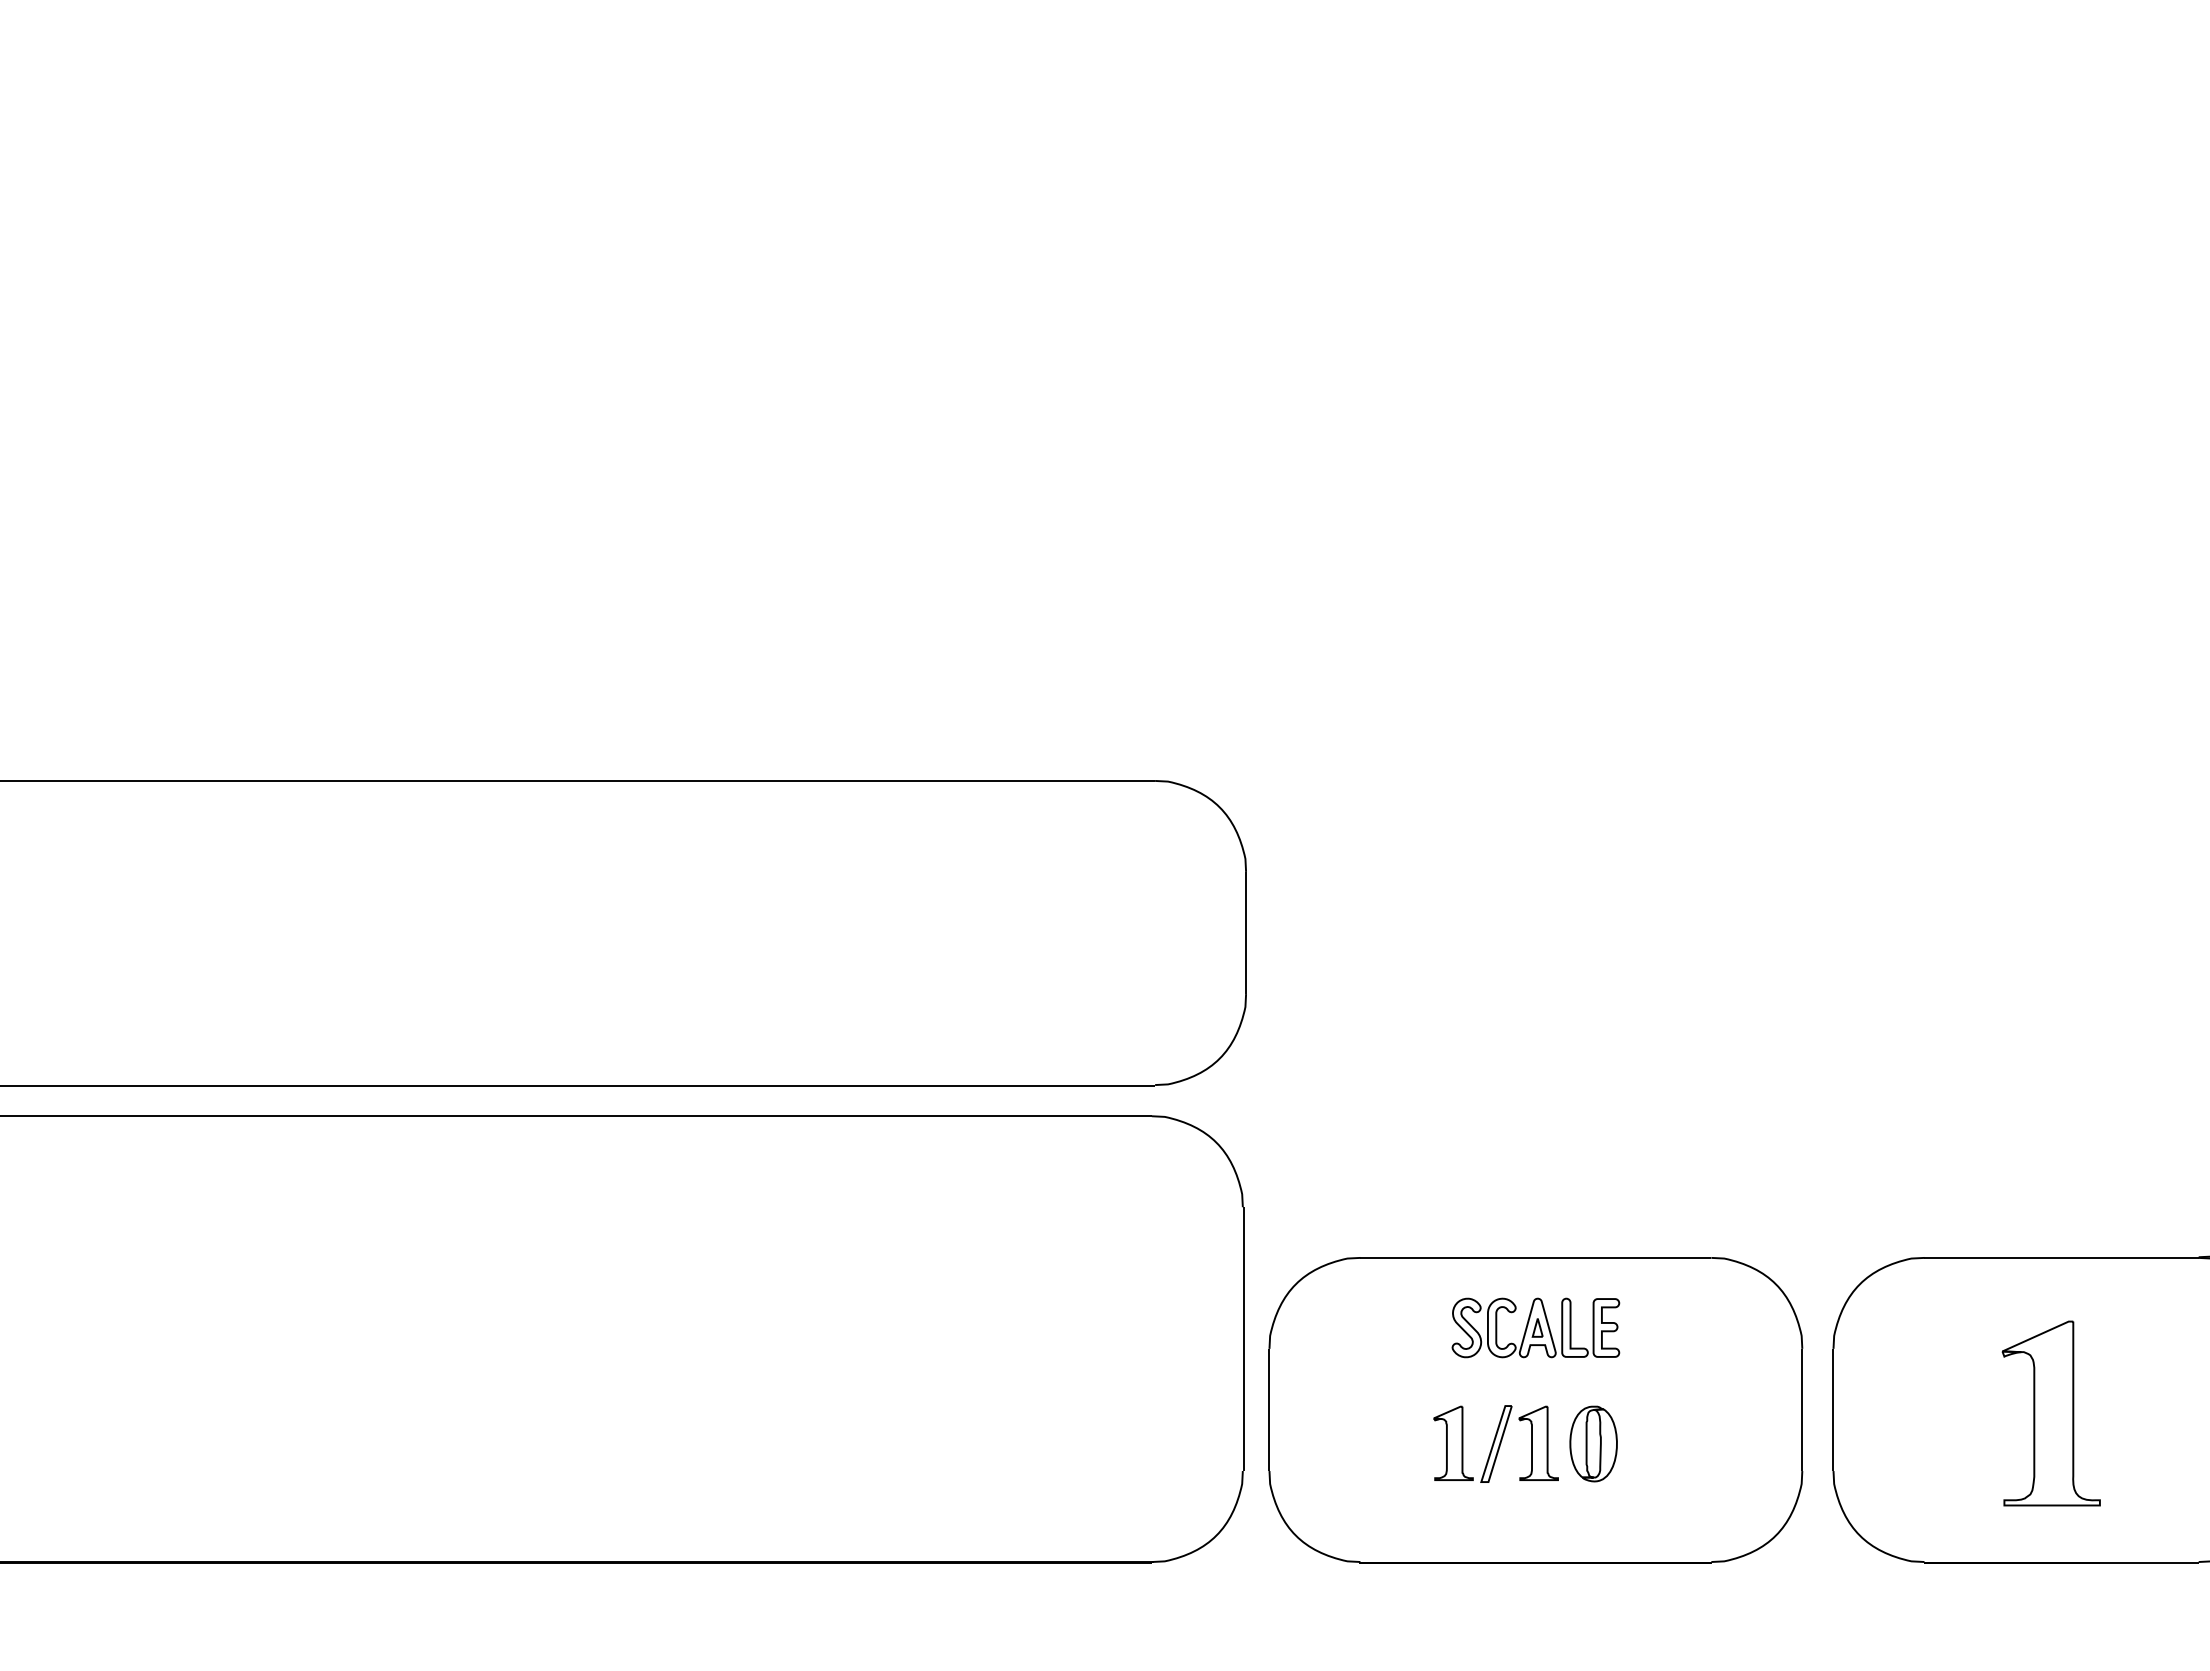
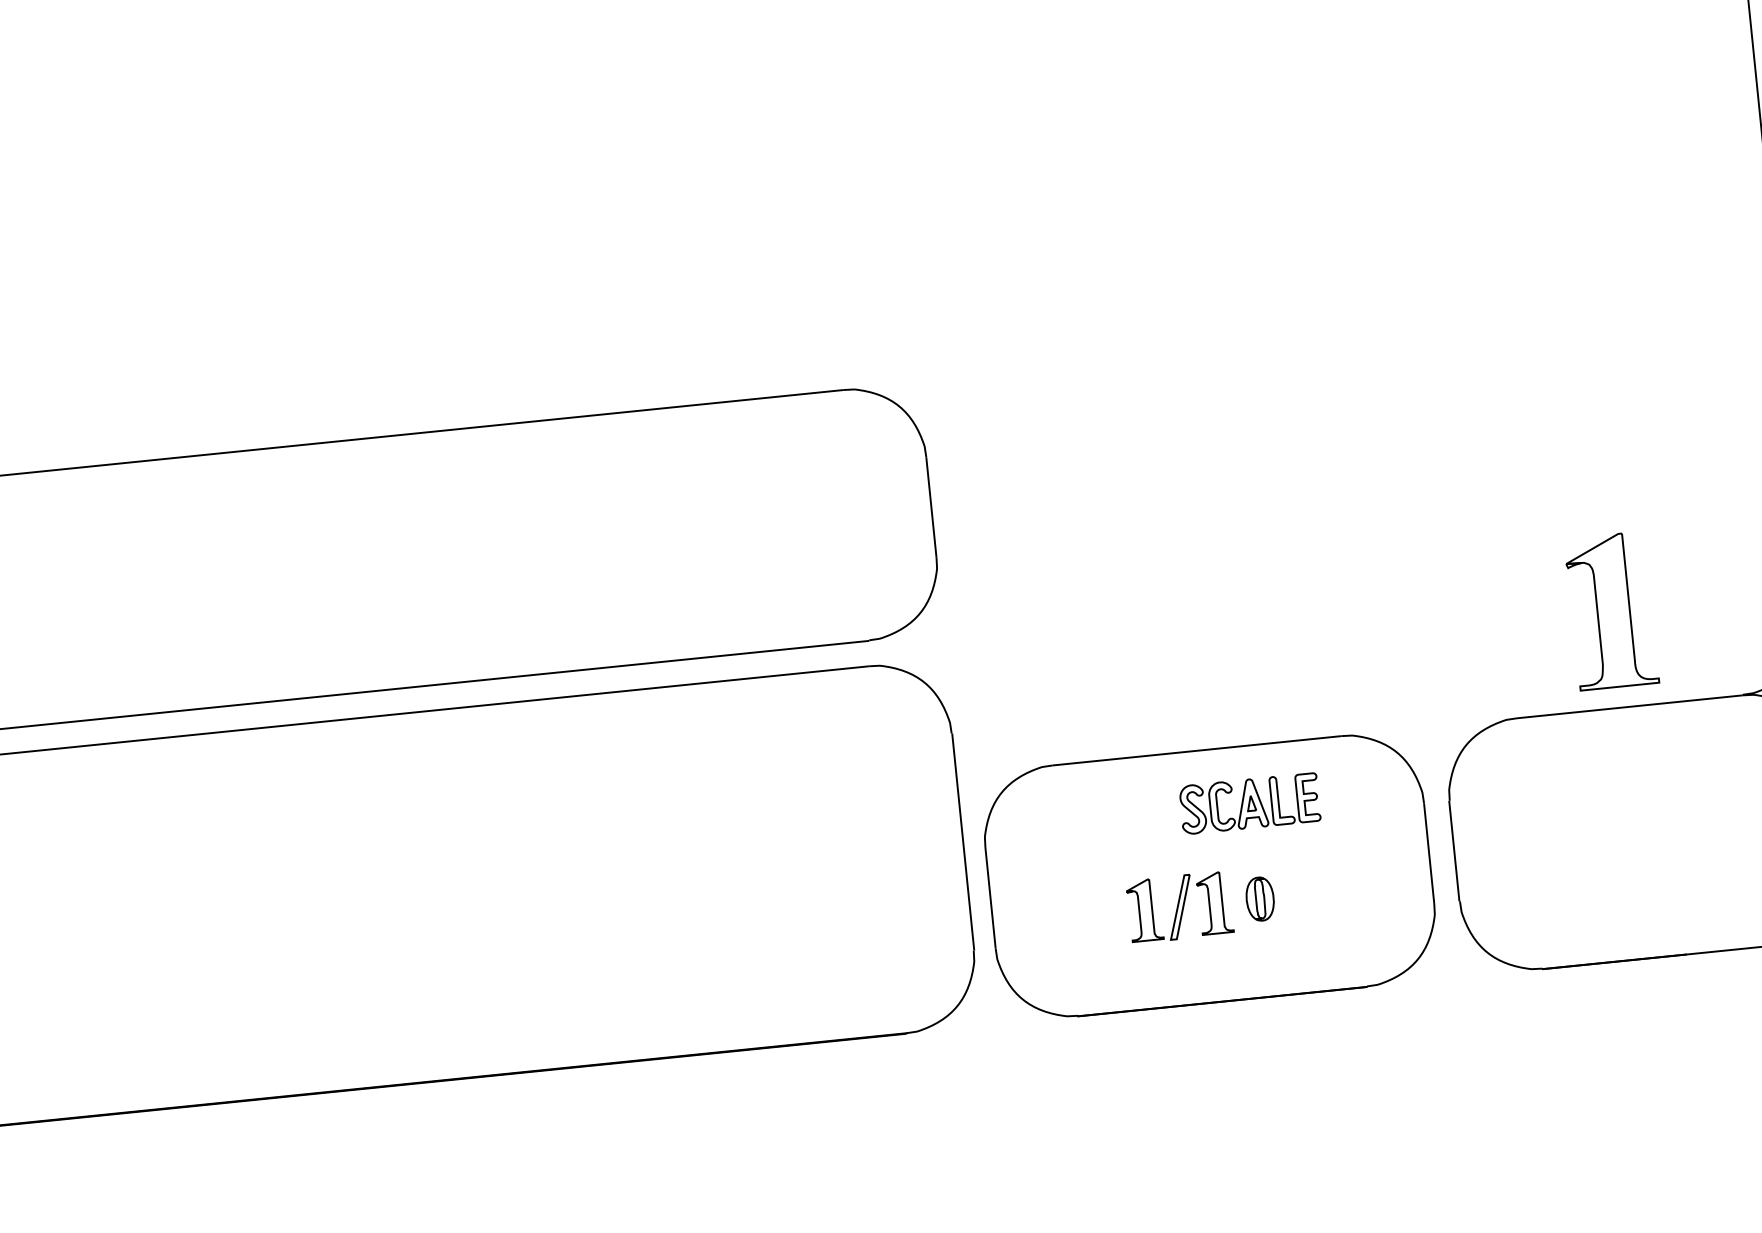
part: (1535, 1327) -> (1249, 803), moved
part: (2050, 1413) -> (1610, 611), moved
part: (1593, 1443) -> (1260, 898), size x0.7

